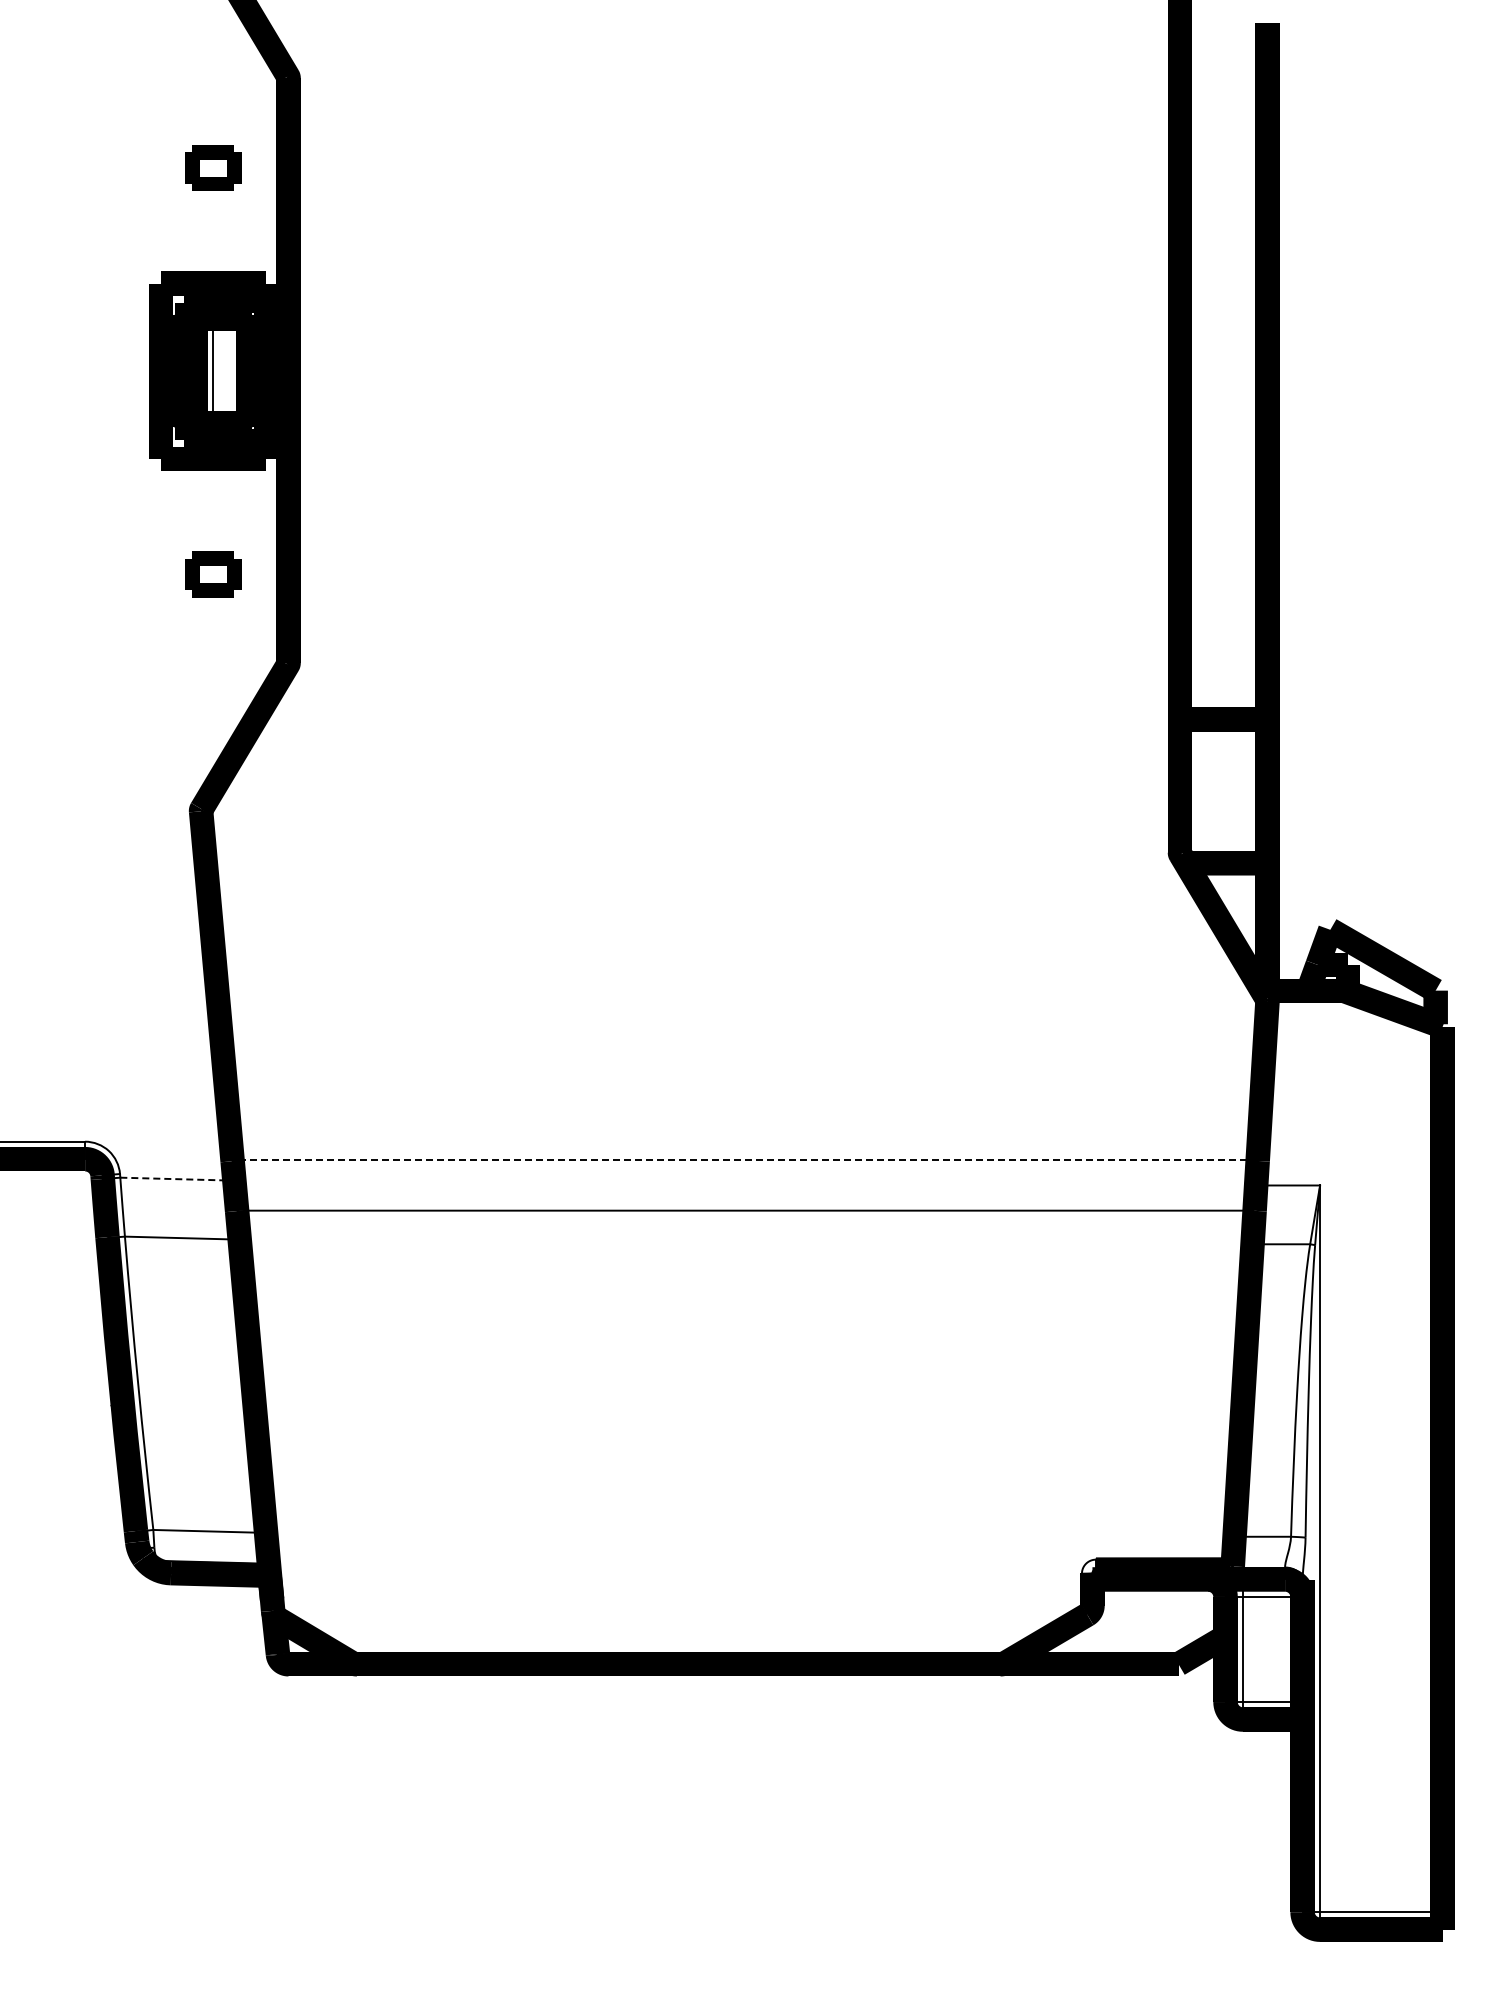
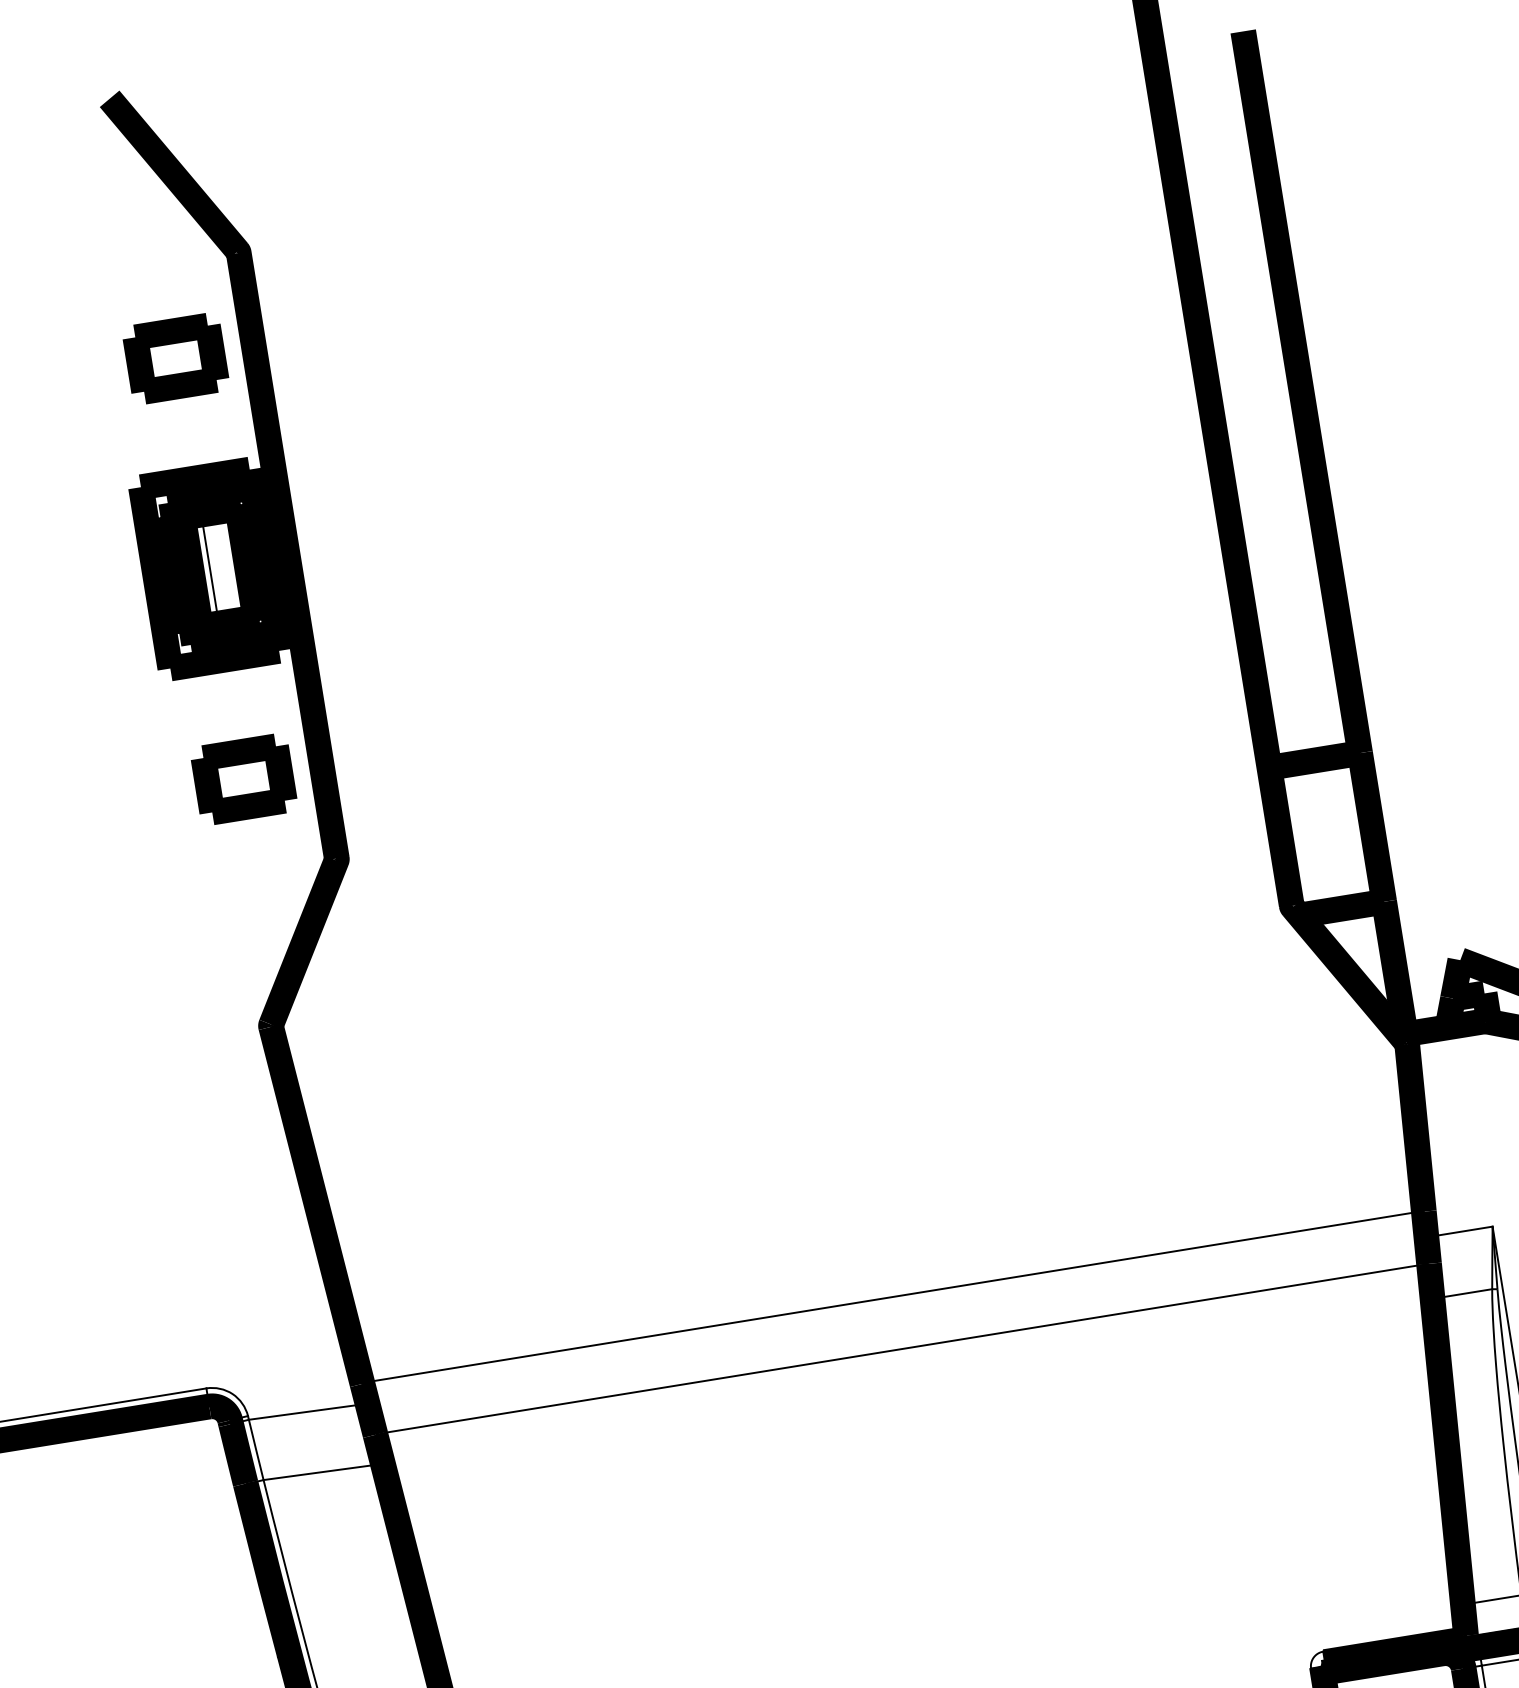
part: (213, 168) -> (176, 359), size x1.67
part: (213, 574) -> (244, 779), size x1.67
line: (744, 1160) -> (892, 1297), dashed -> solid
line: (177, 1179) -> (308, 1412), dashed -> solid

